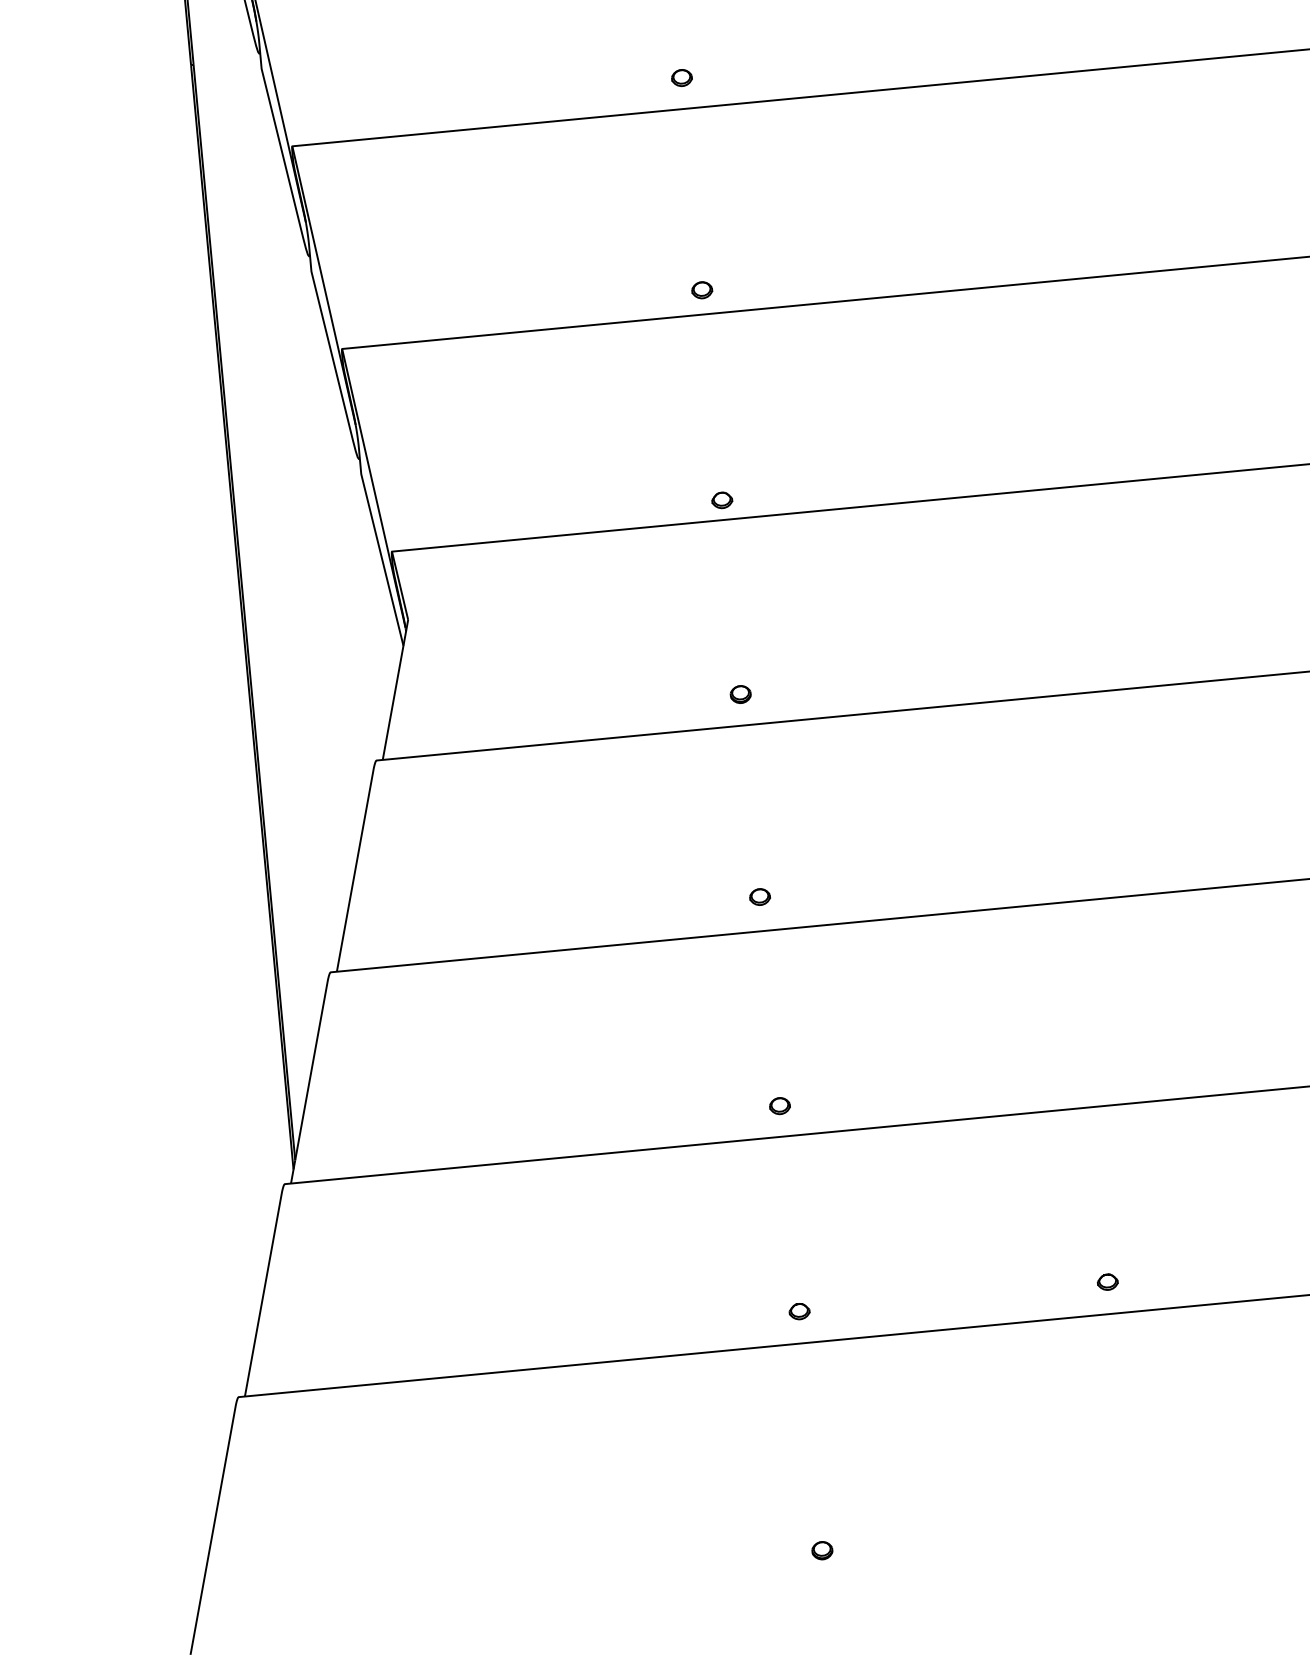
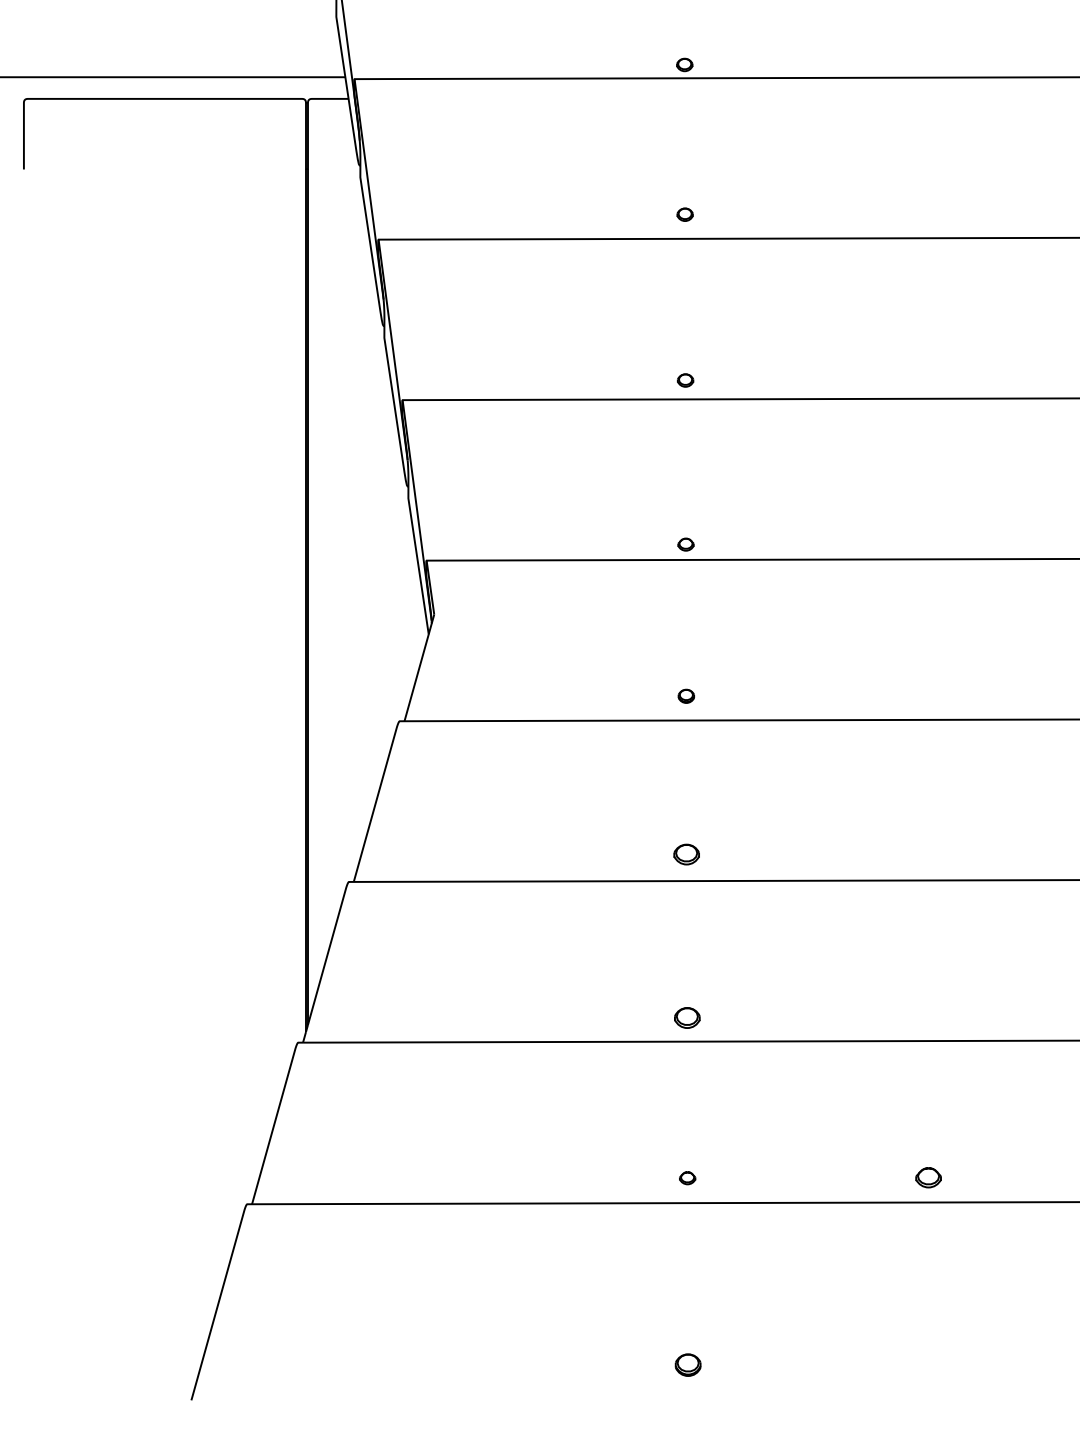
part: (759, 897) -> (686, 854), size x1.6
part: (779, 1105) -> (686, 1017), size x1.6
part: (1106, 1282) -> (927, 1177), size x1.6
part: (821, 1550) -> (687, 1364), size x1.6

